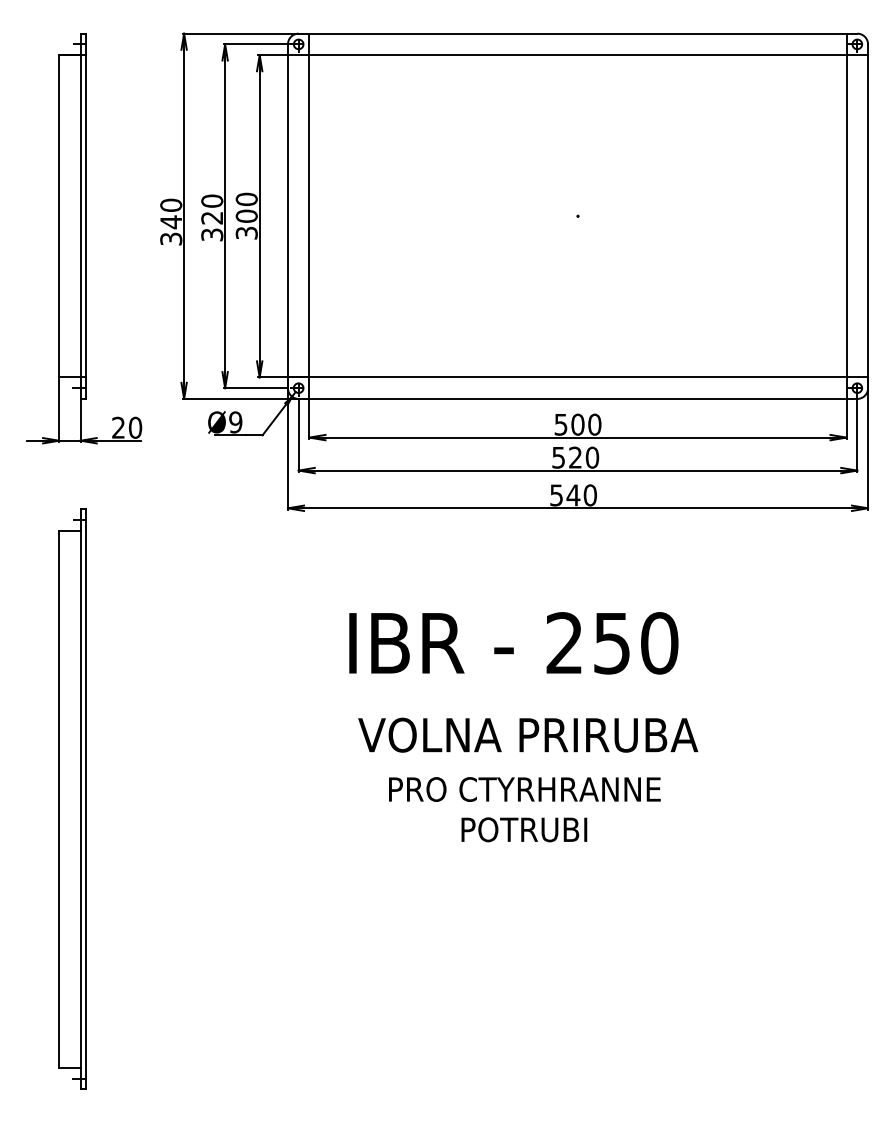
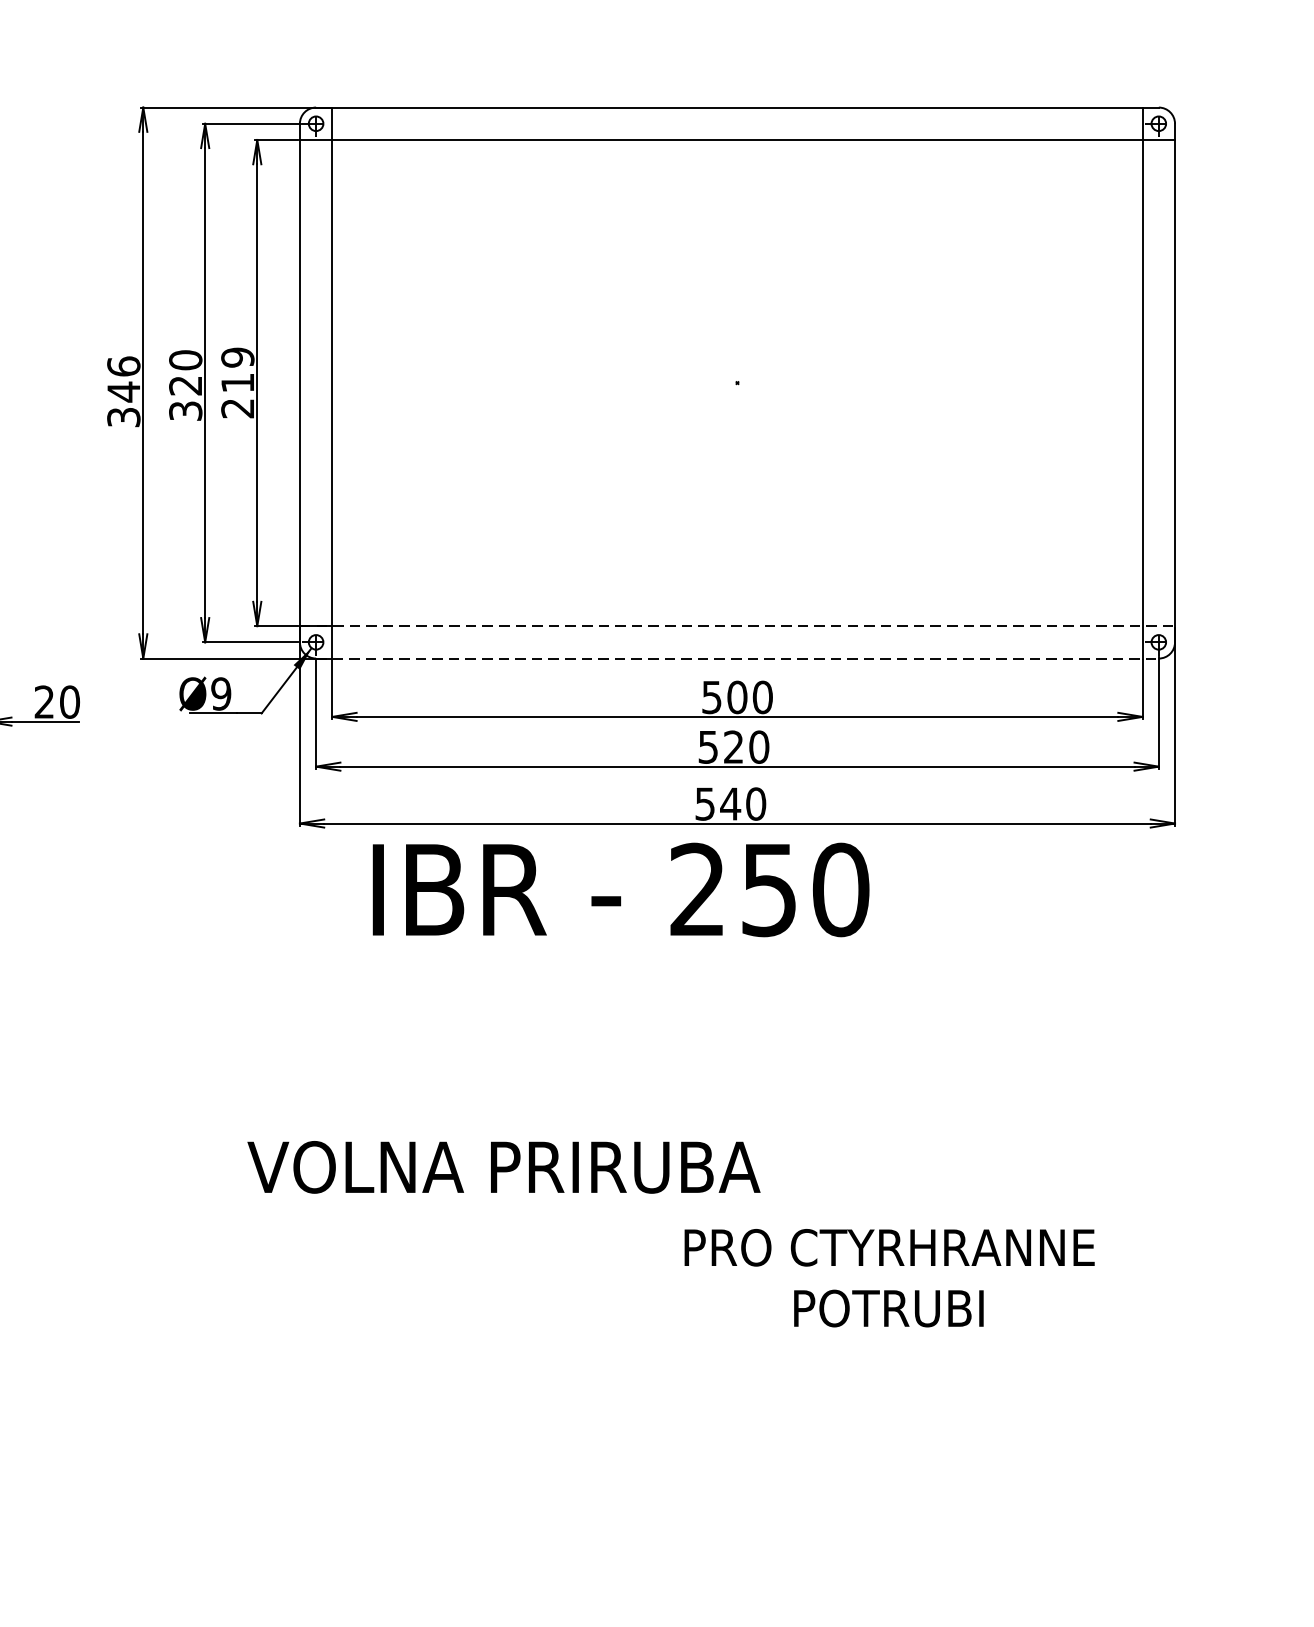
text: (171, 204) -> (124, 365), 340 -> 346
text: (246, 215) -> (237, 381), 300 -> 219
line: (578, 377) -> (738, 626), solid -> dashed
line: (578, 398) -> (738, 657), solid -> dashed
text: (513, 643) -> (620, 890), moved
text: (528, 734) -> (504, 1166), moved
text: (524, 809) -> (889, 1277), moved

